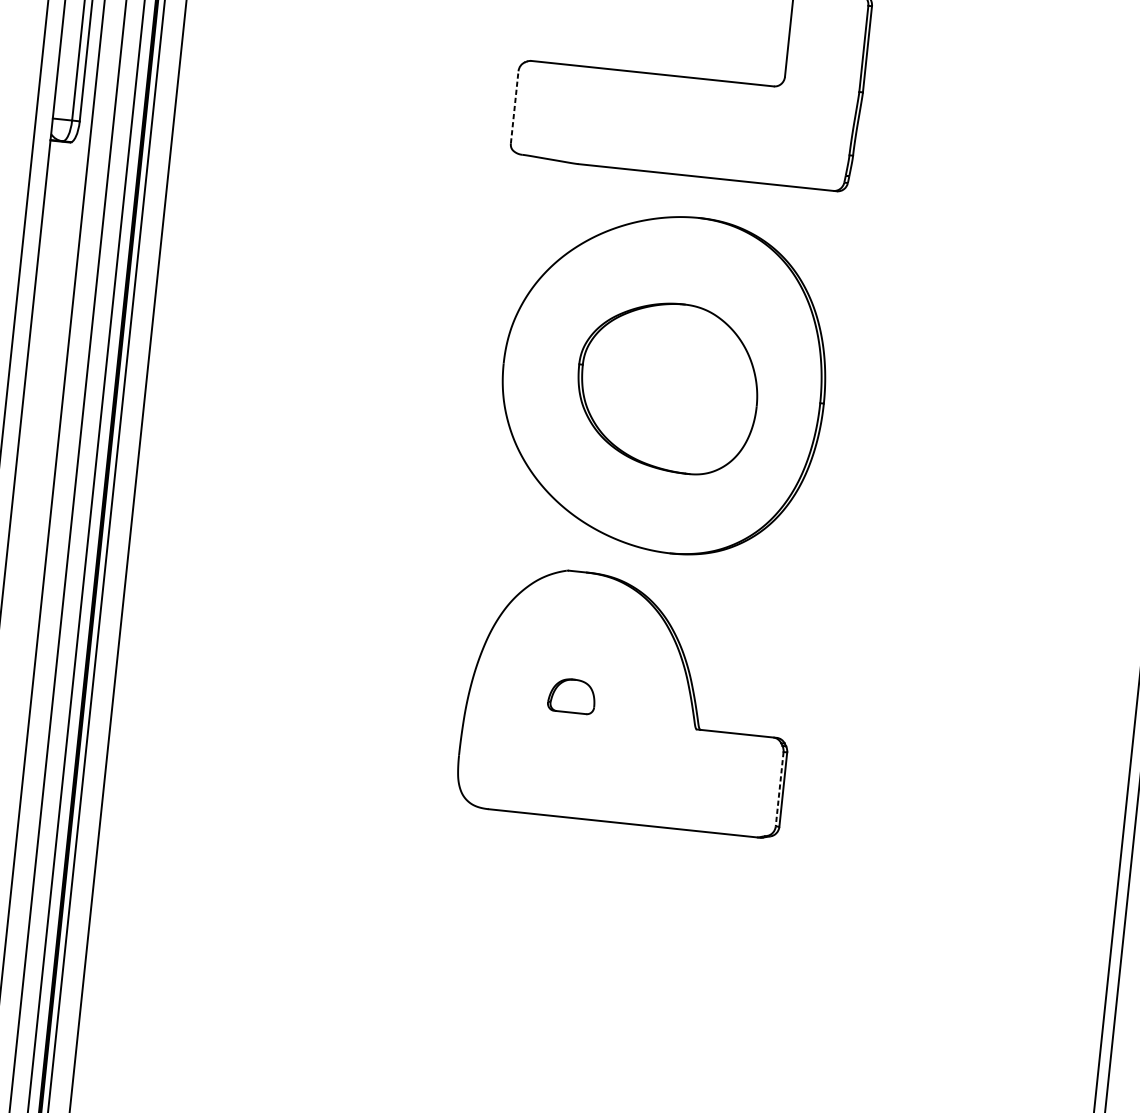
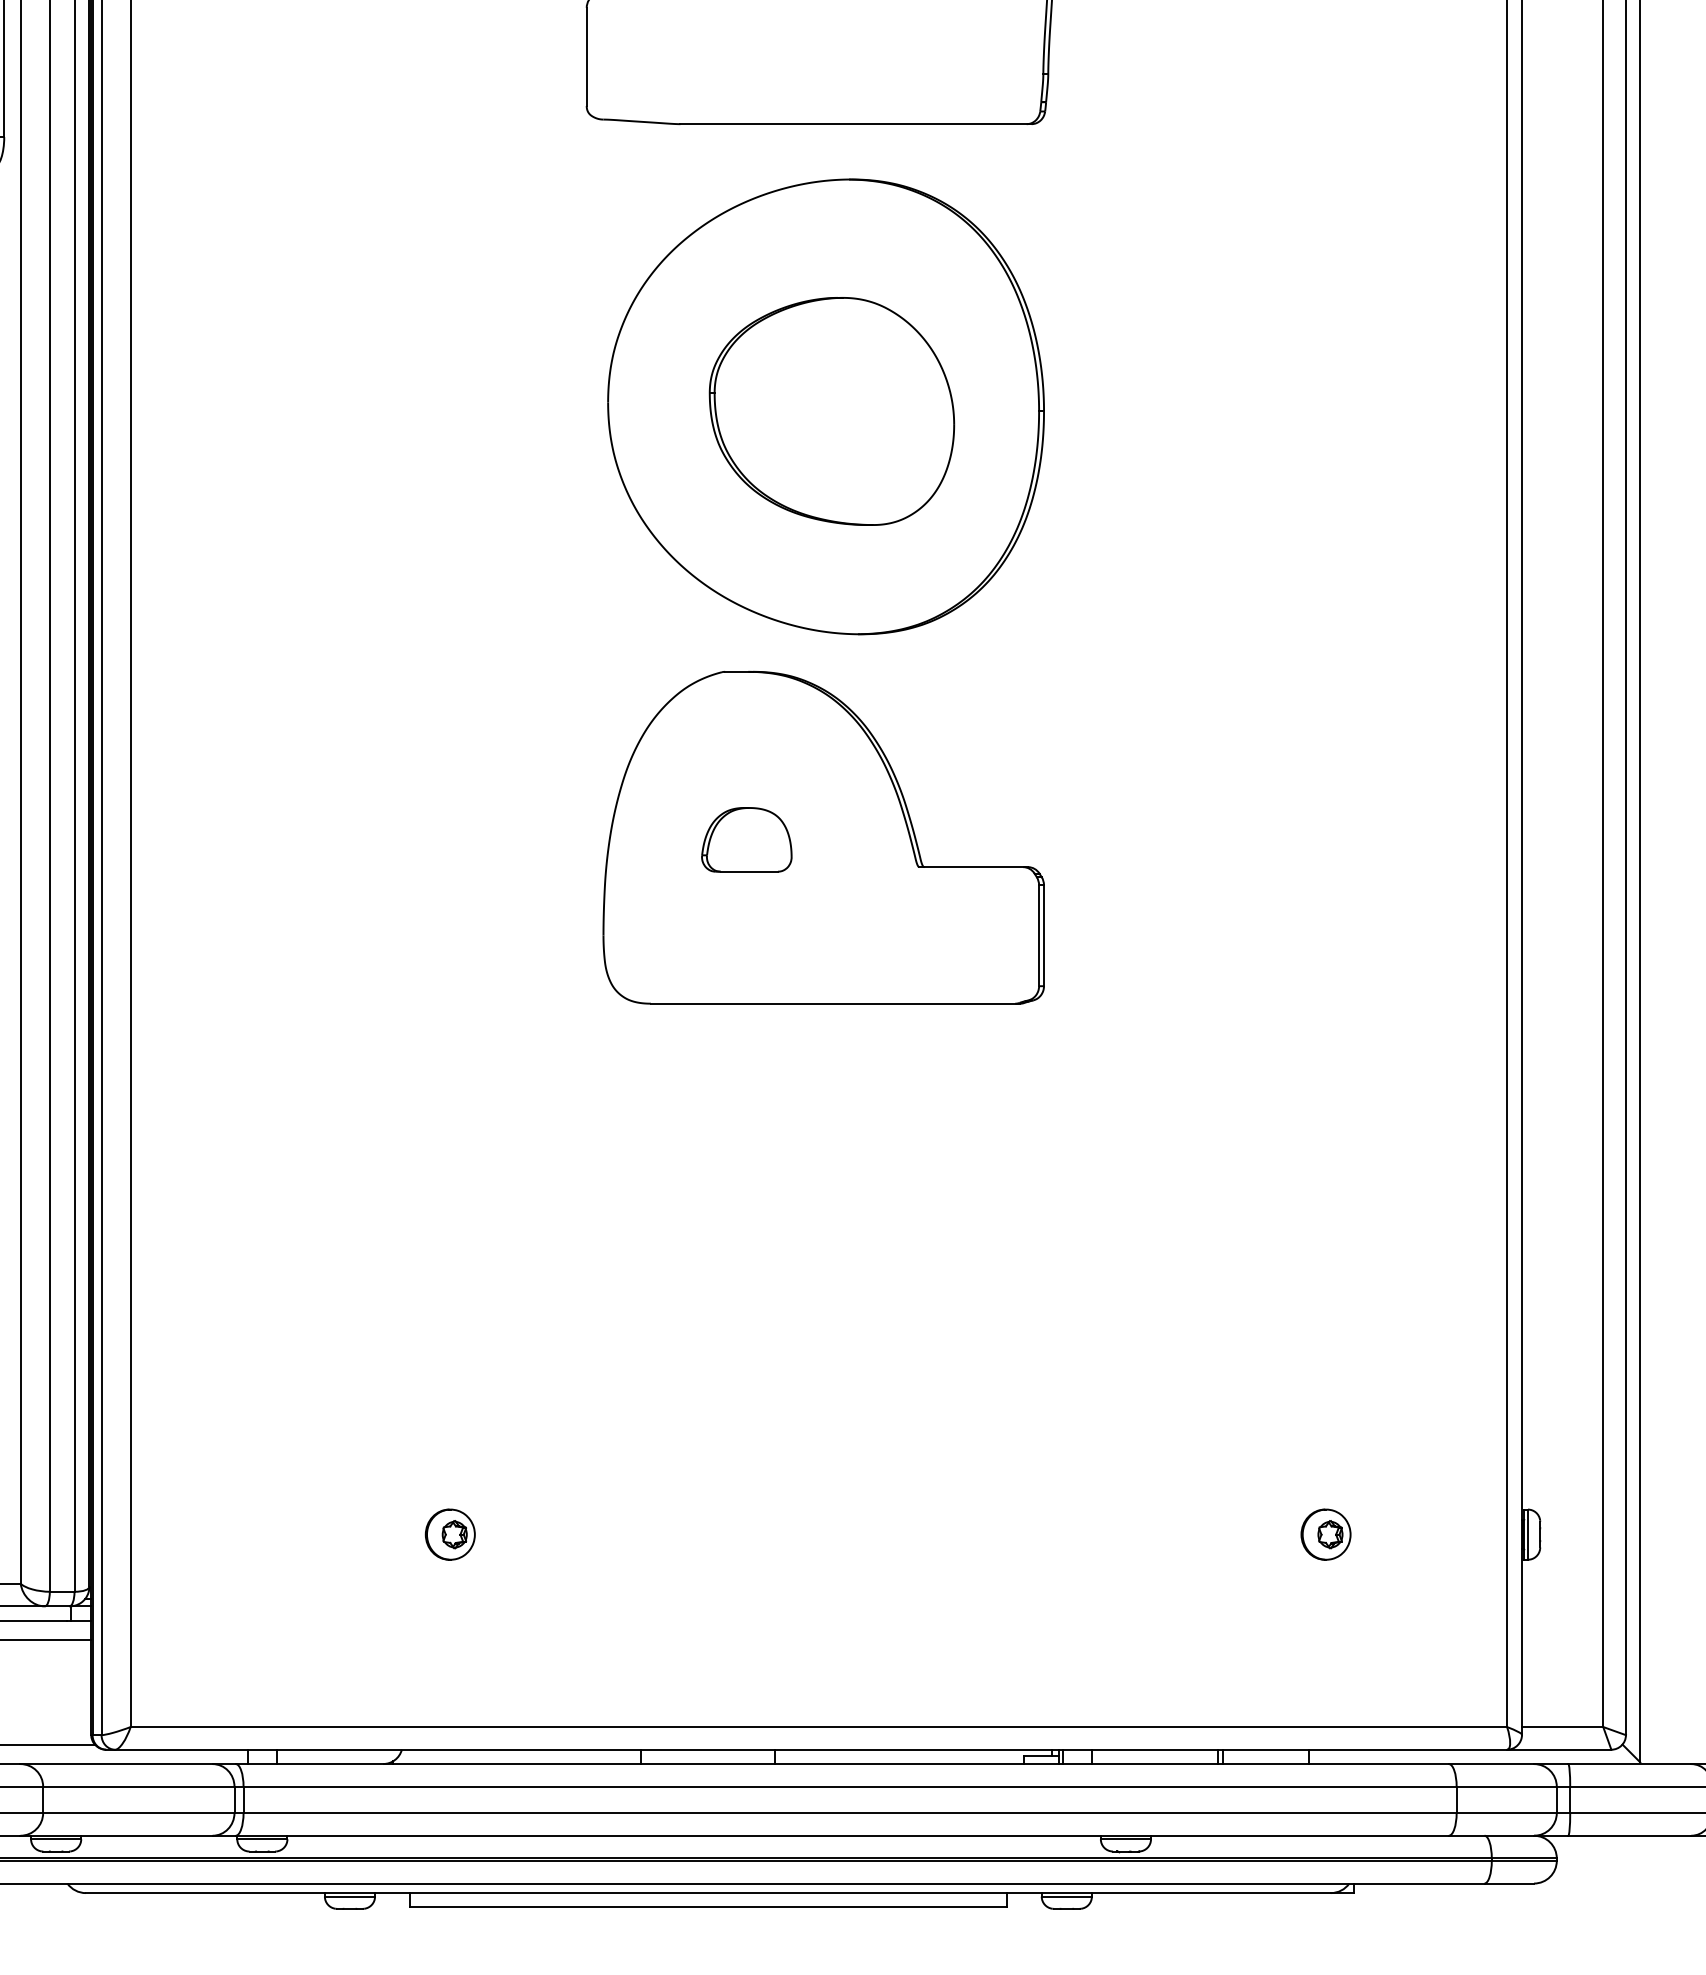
line: (514, 107) -> (586, 56), dashed -> solid
part: (571, 695) -> (746, 839), size x1.43
line: (779, 789) -> (1039, 936), dashed -> solid

